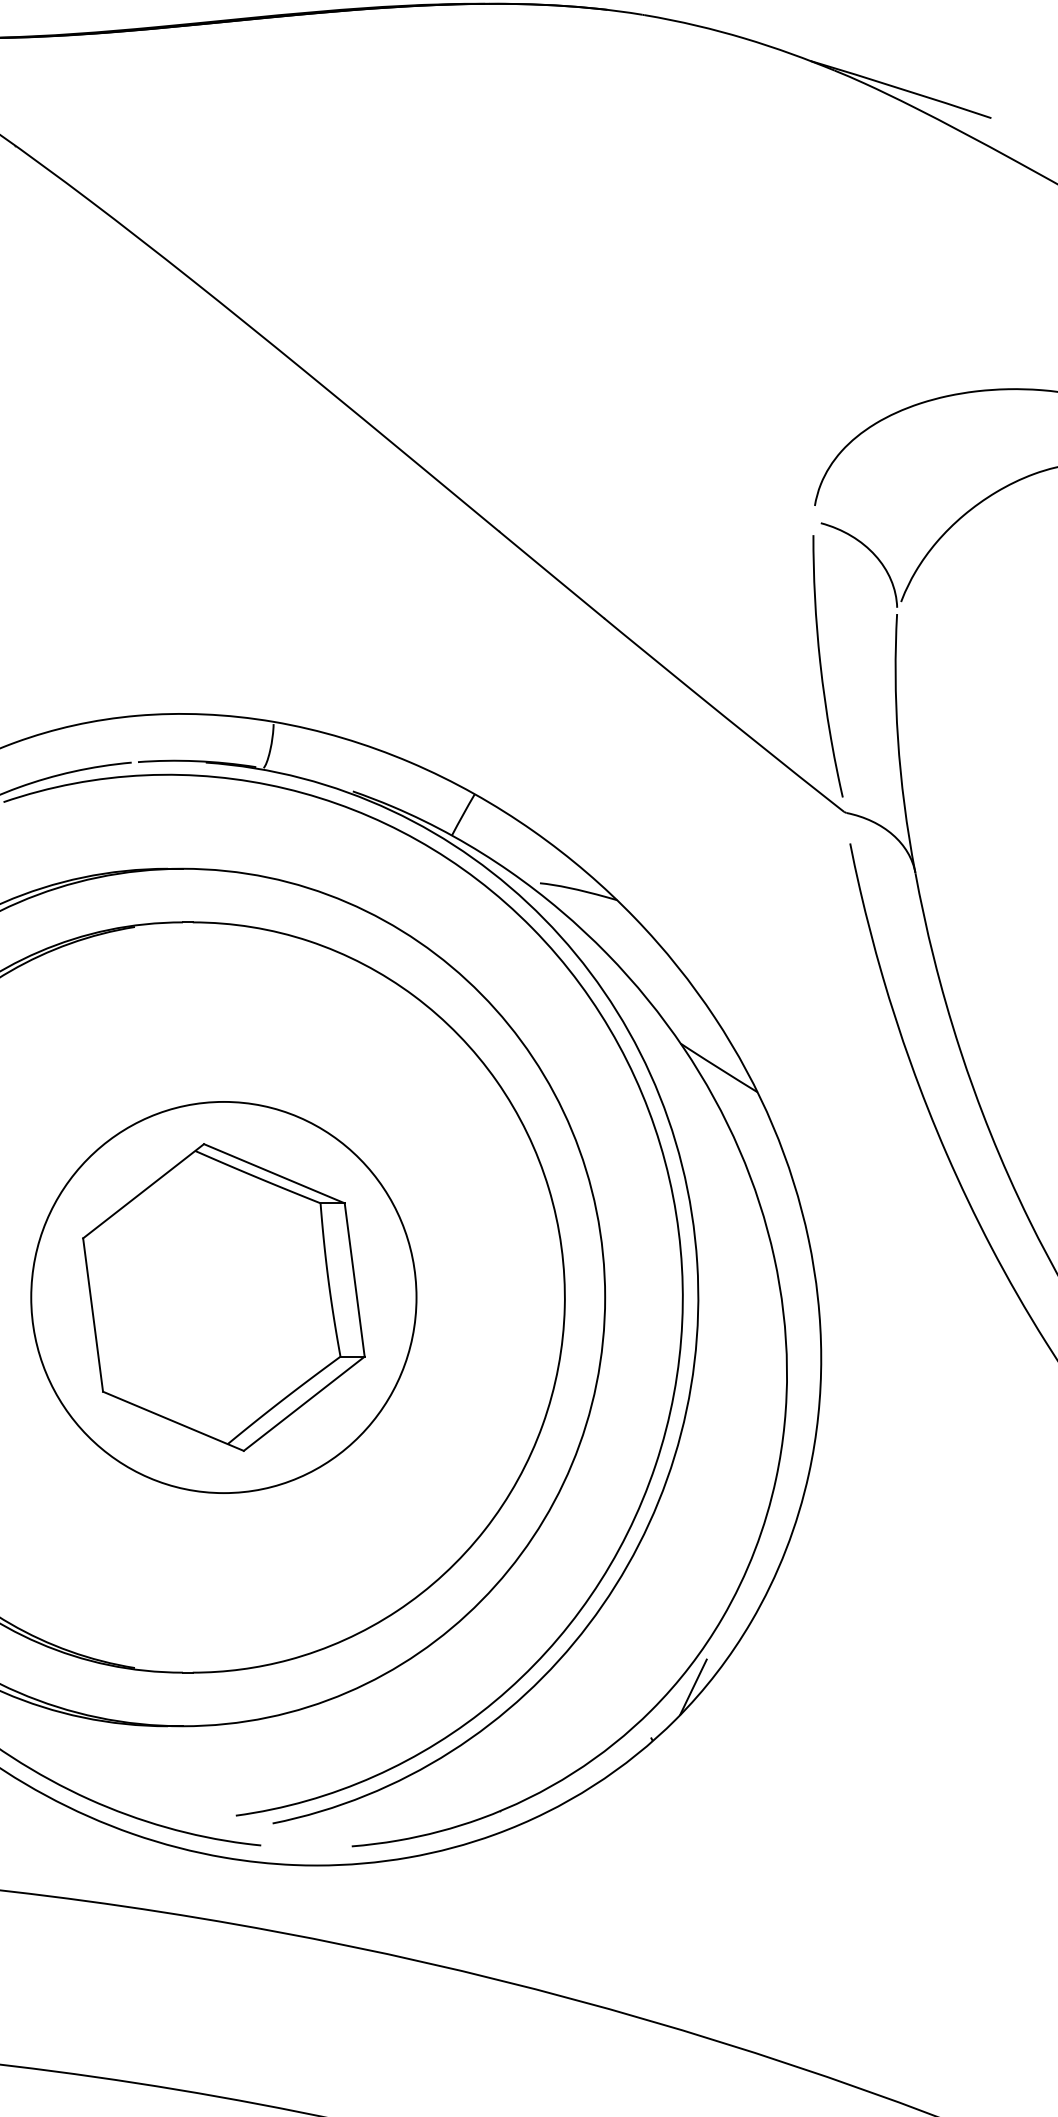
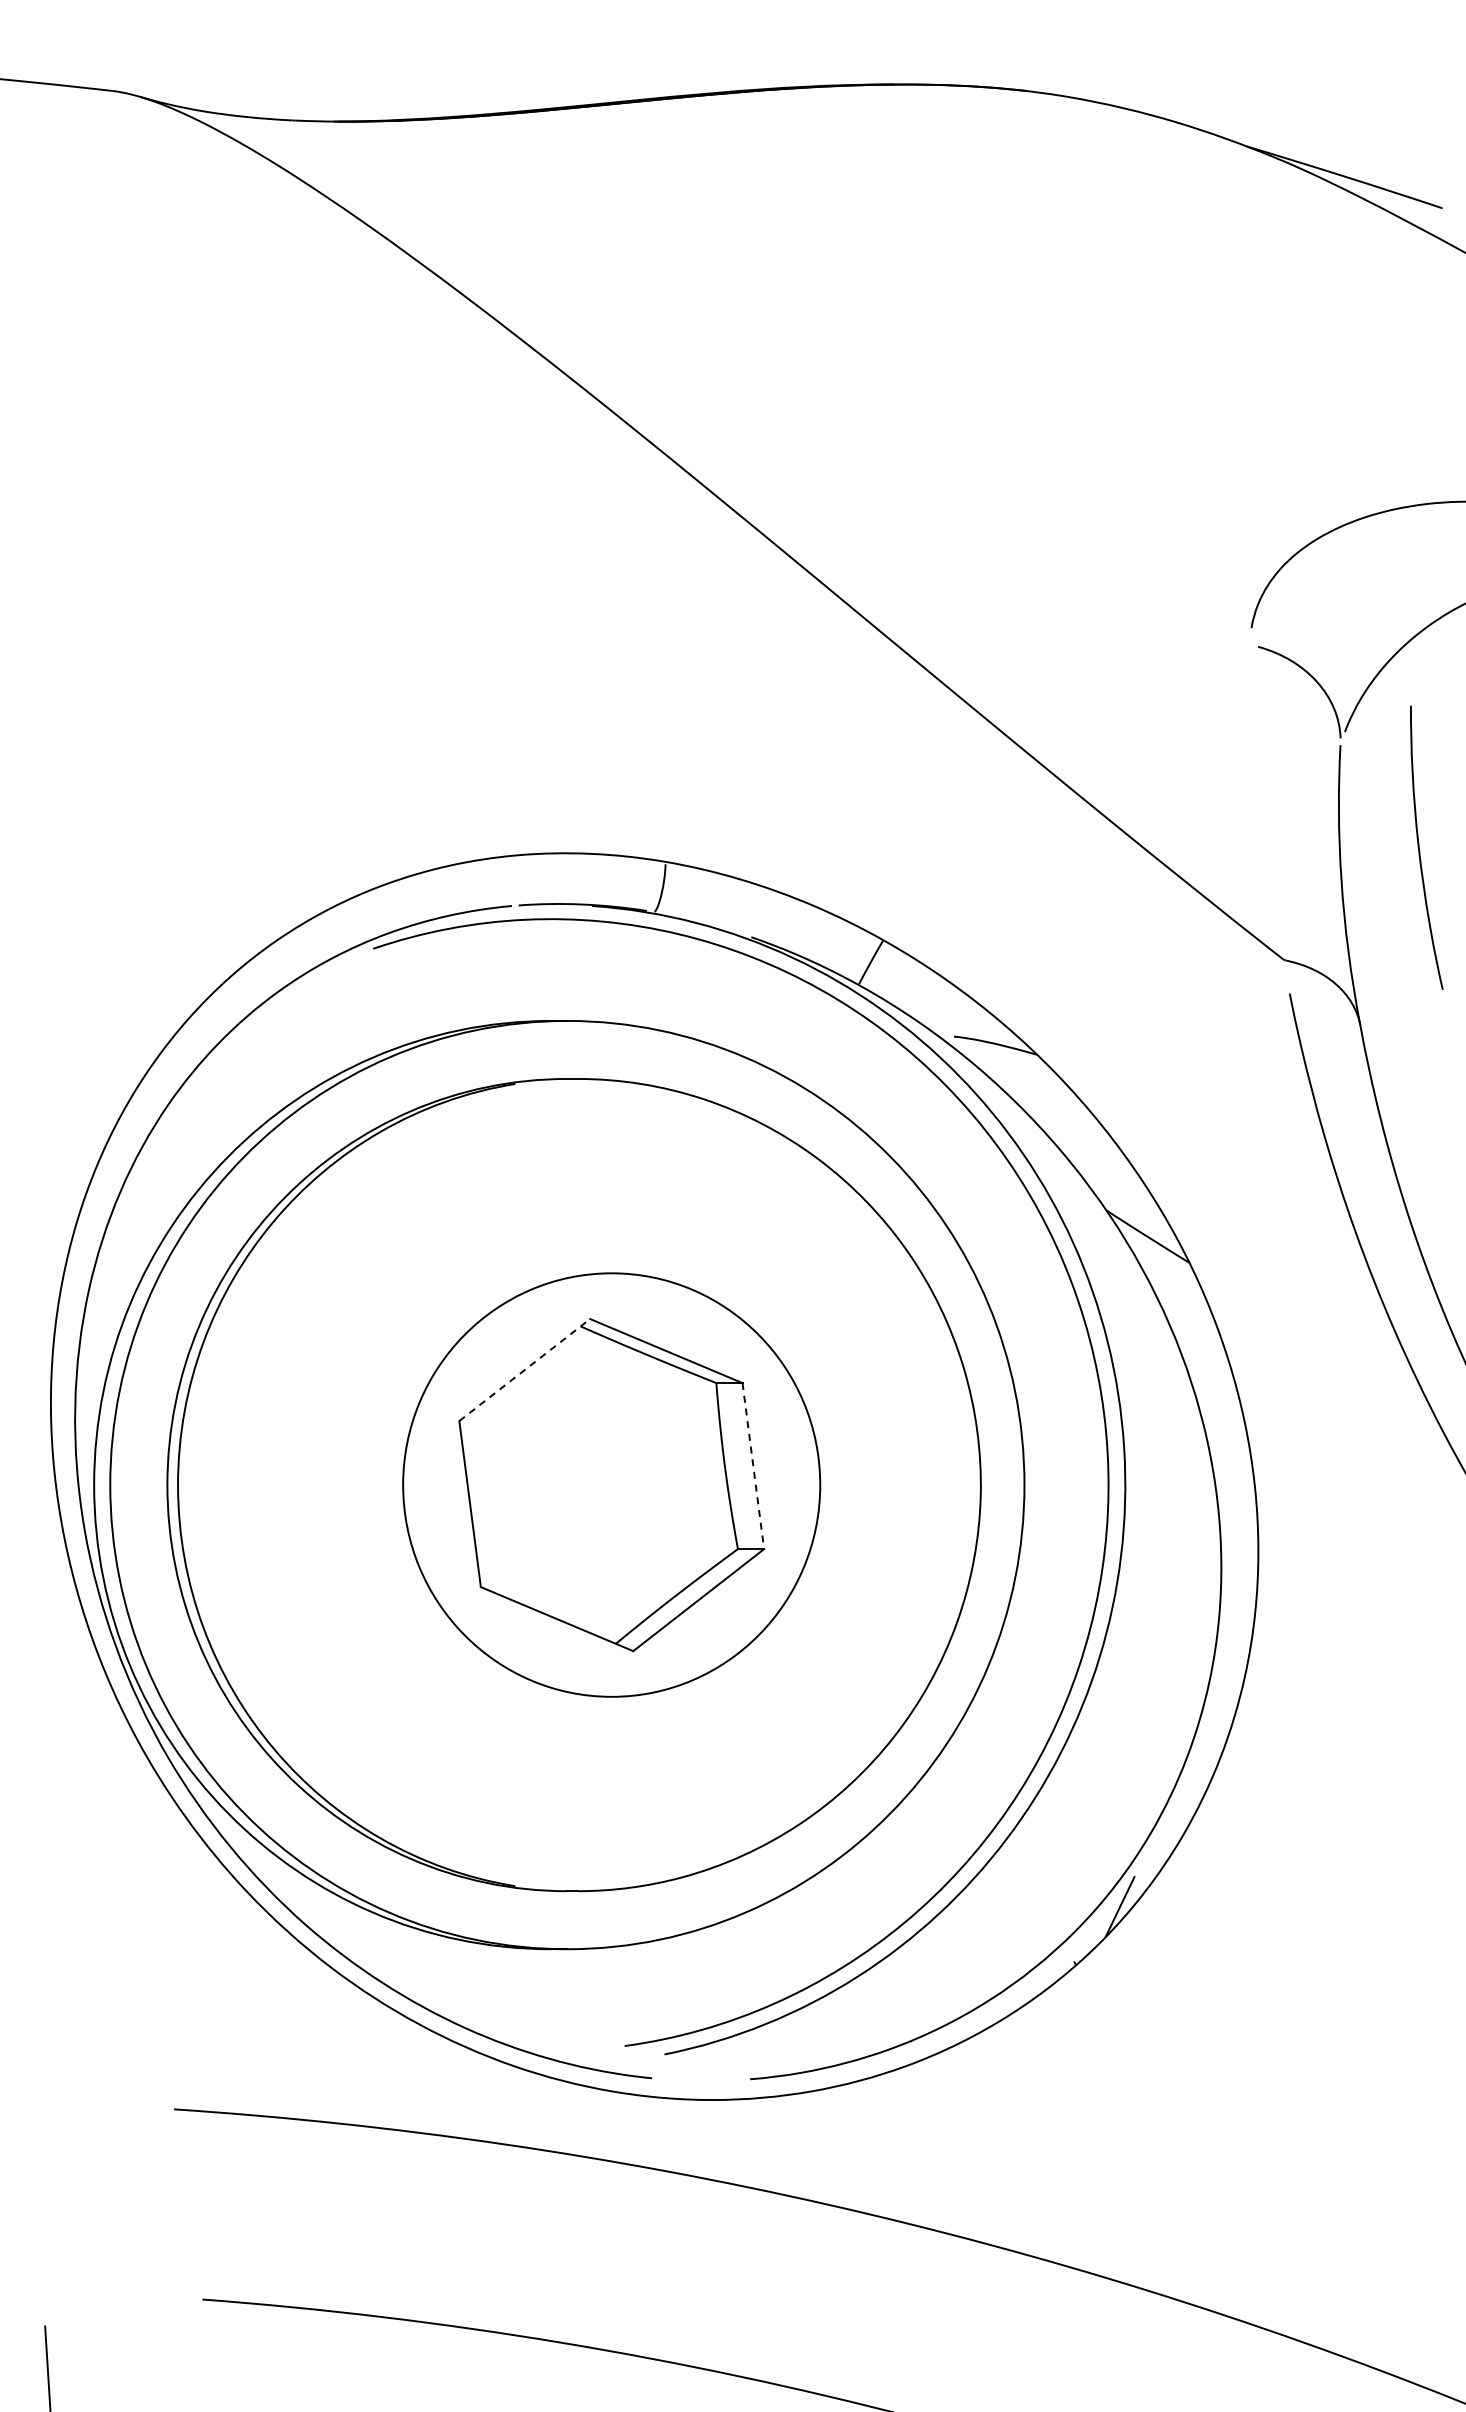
curve: (821, 666) -> (1419, 847), moved
line: (143, 1191) -> (524, 1370), solid -> dashed
line: (354, 1280) -> (753, 1466), solid -> dashed

